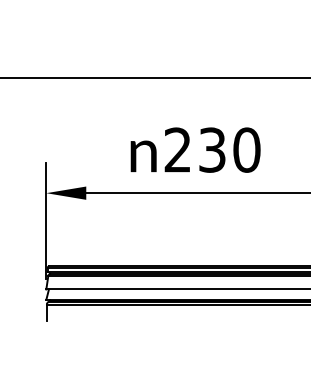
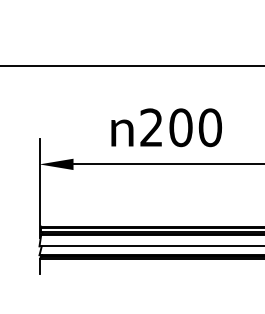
text: (211, 149) -> (180, 127), 230 -> 200

